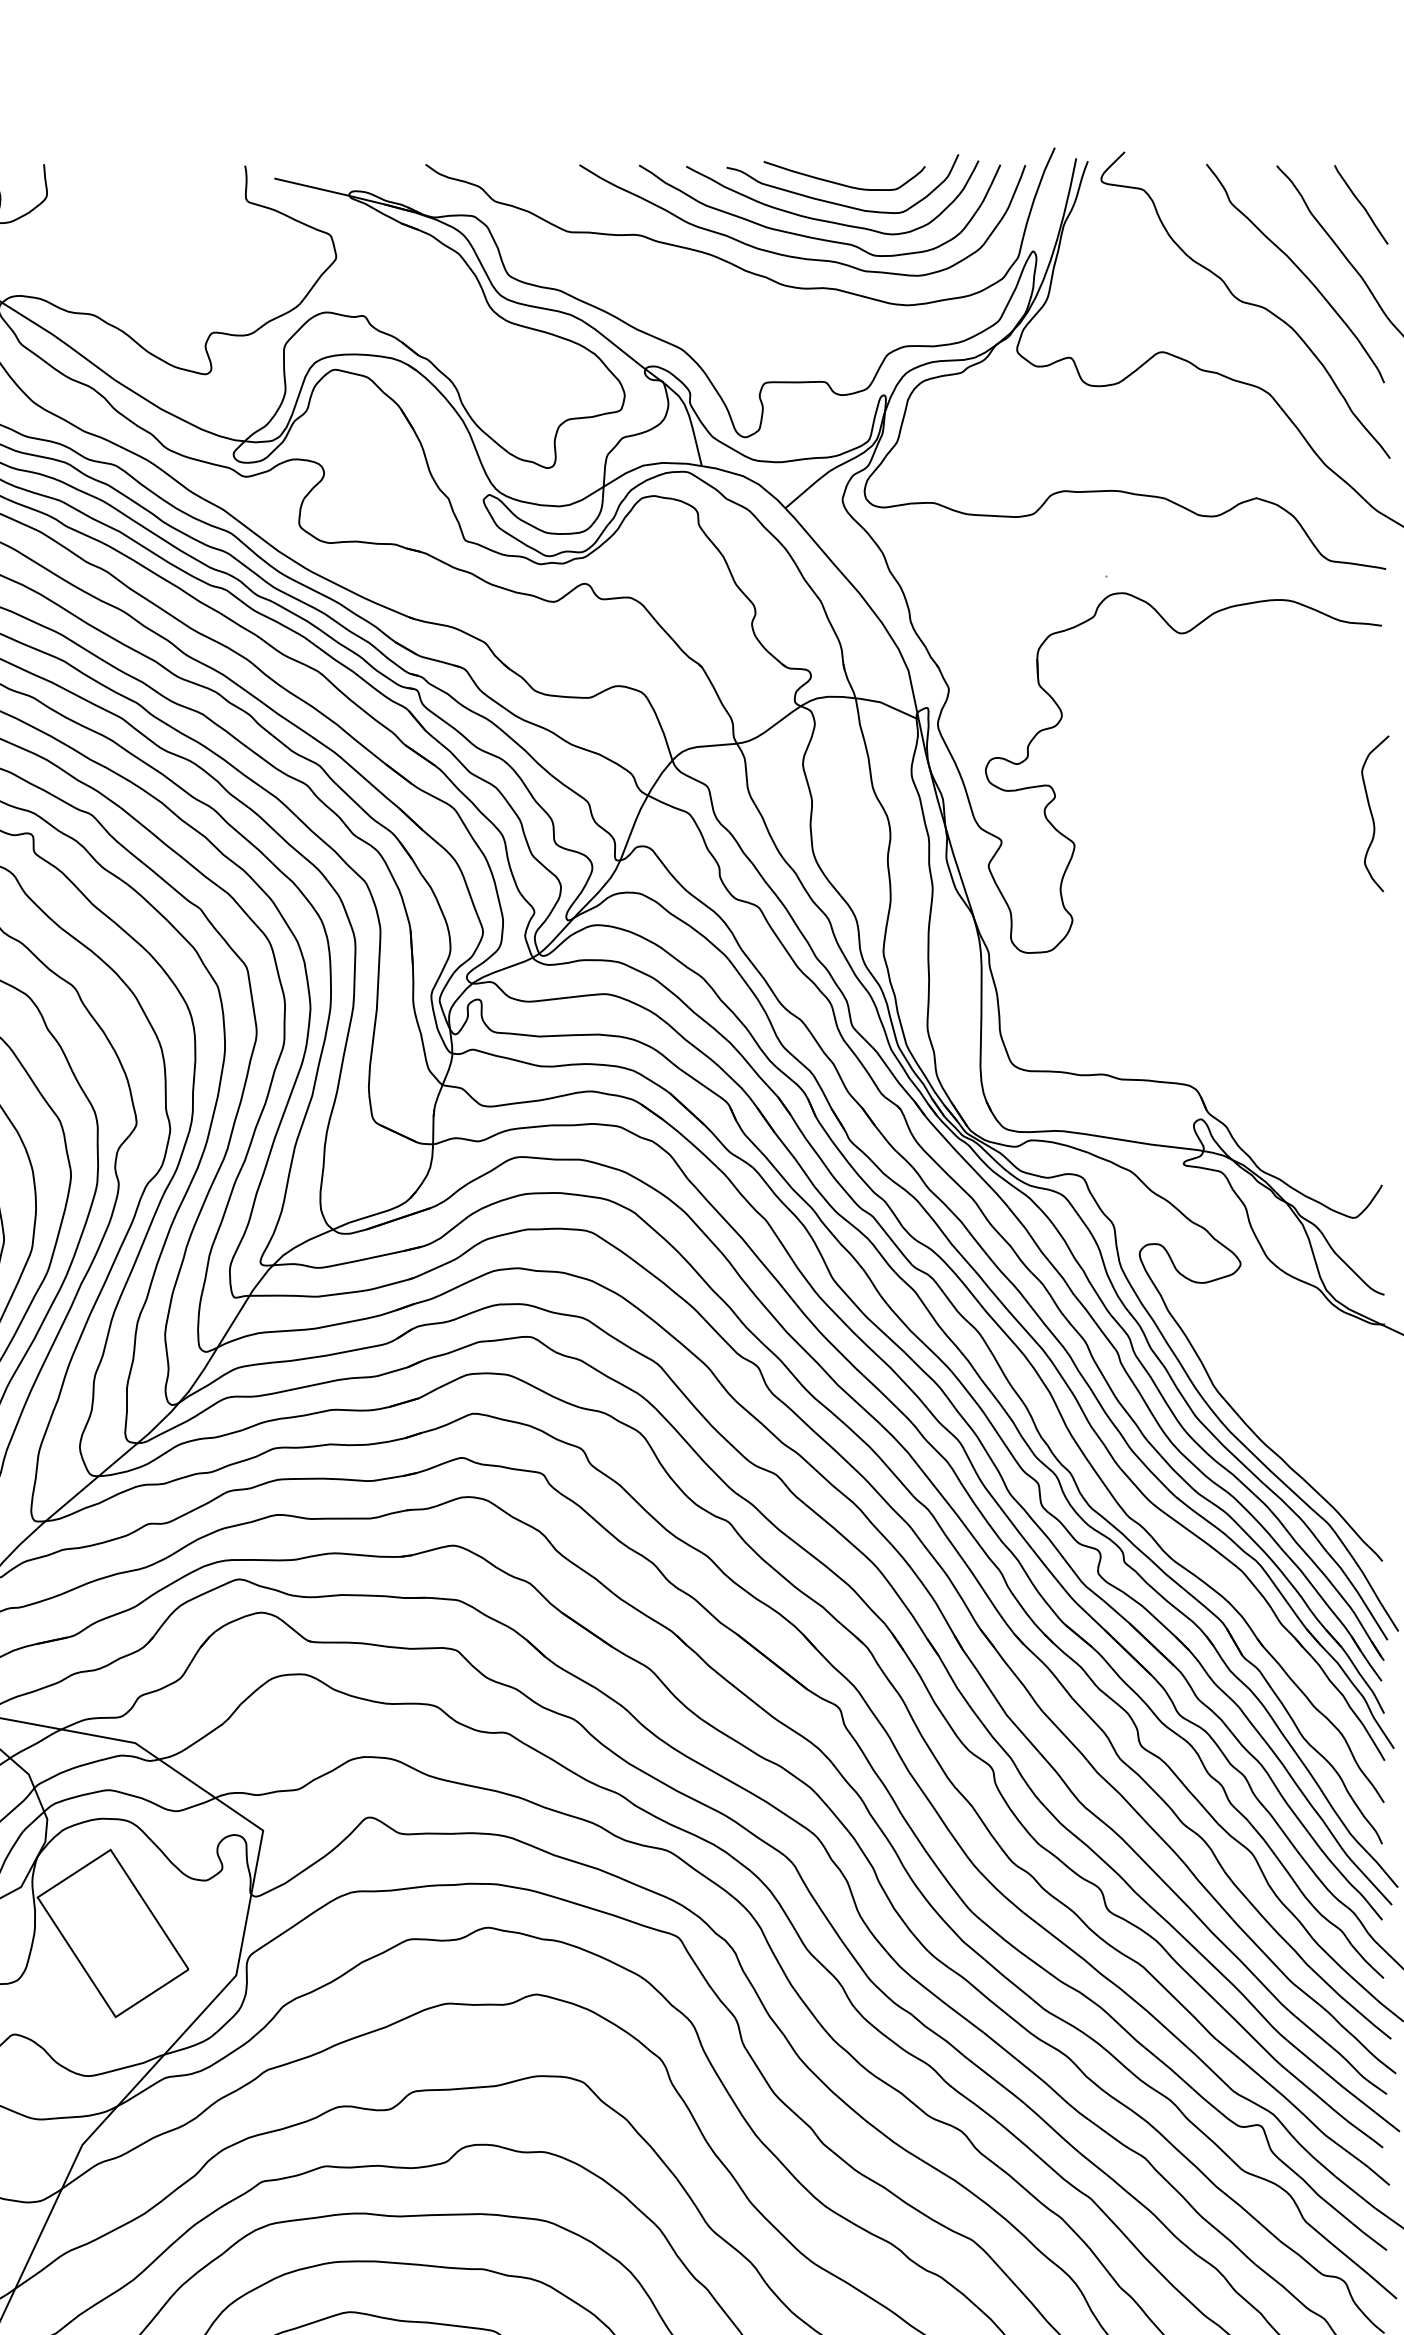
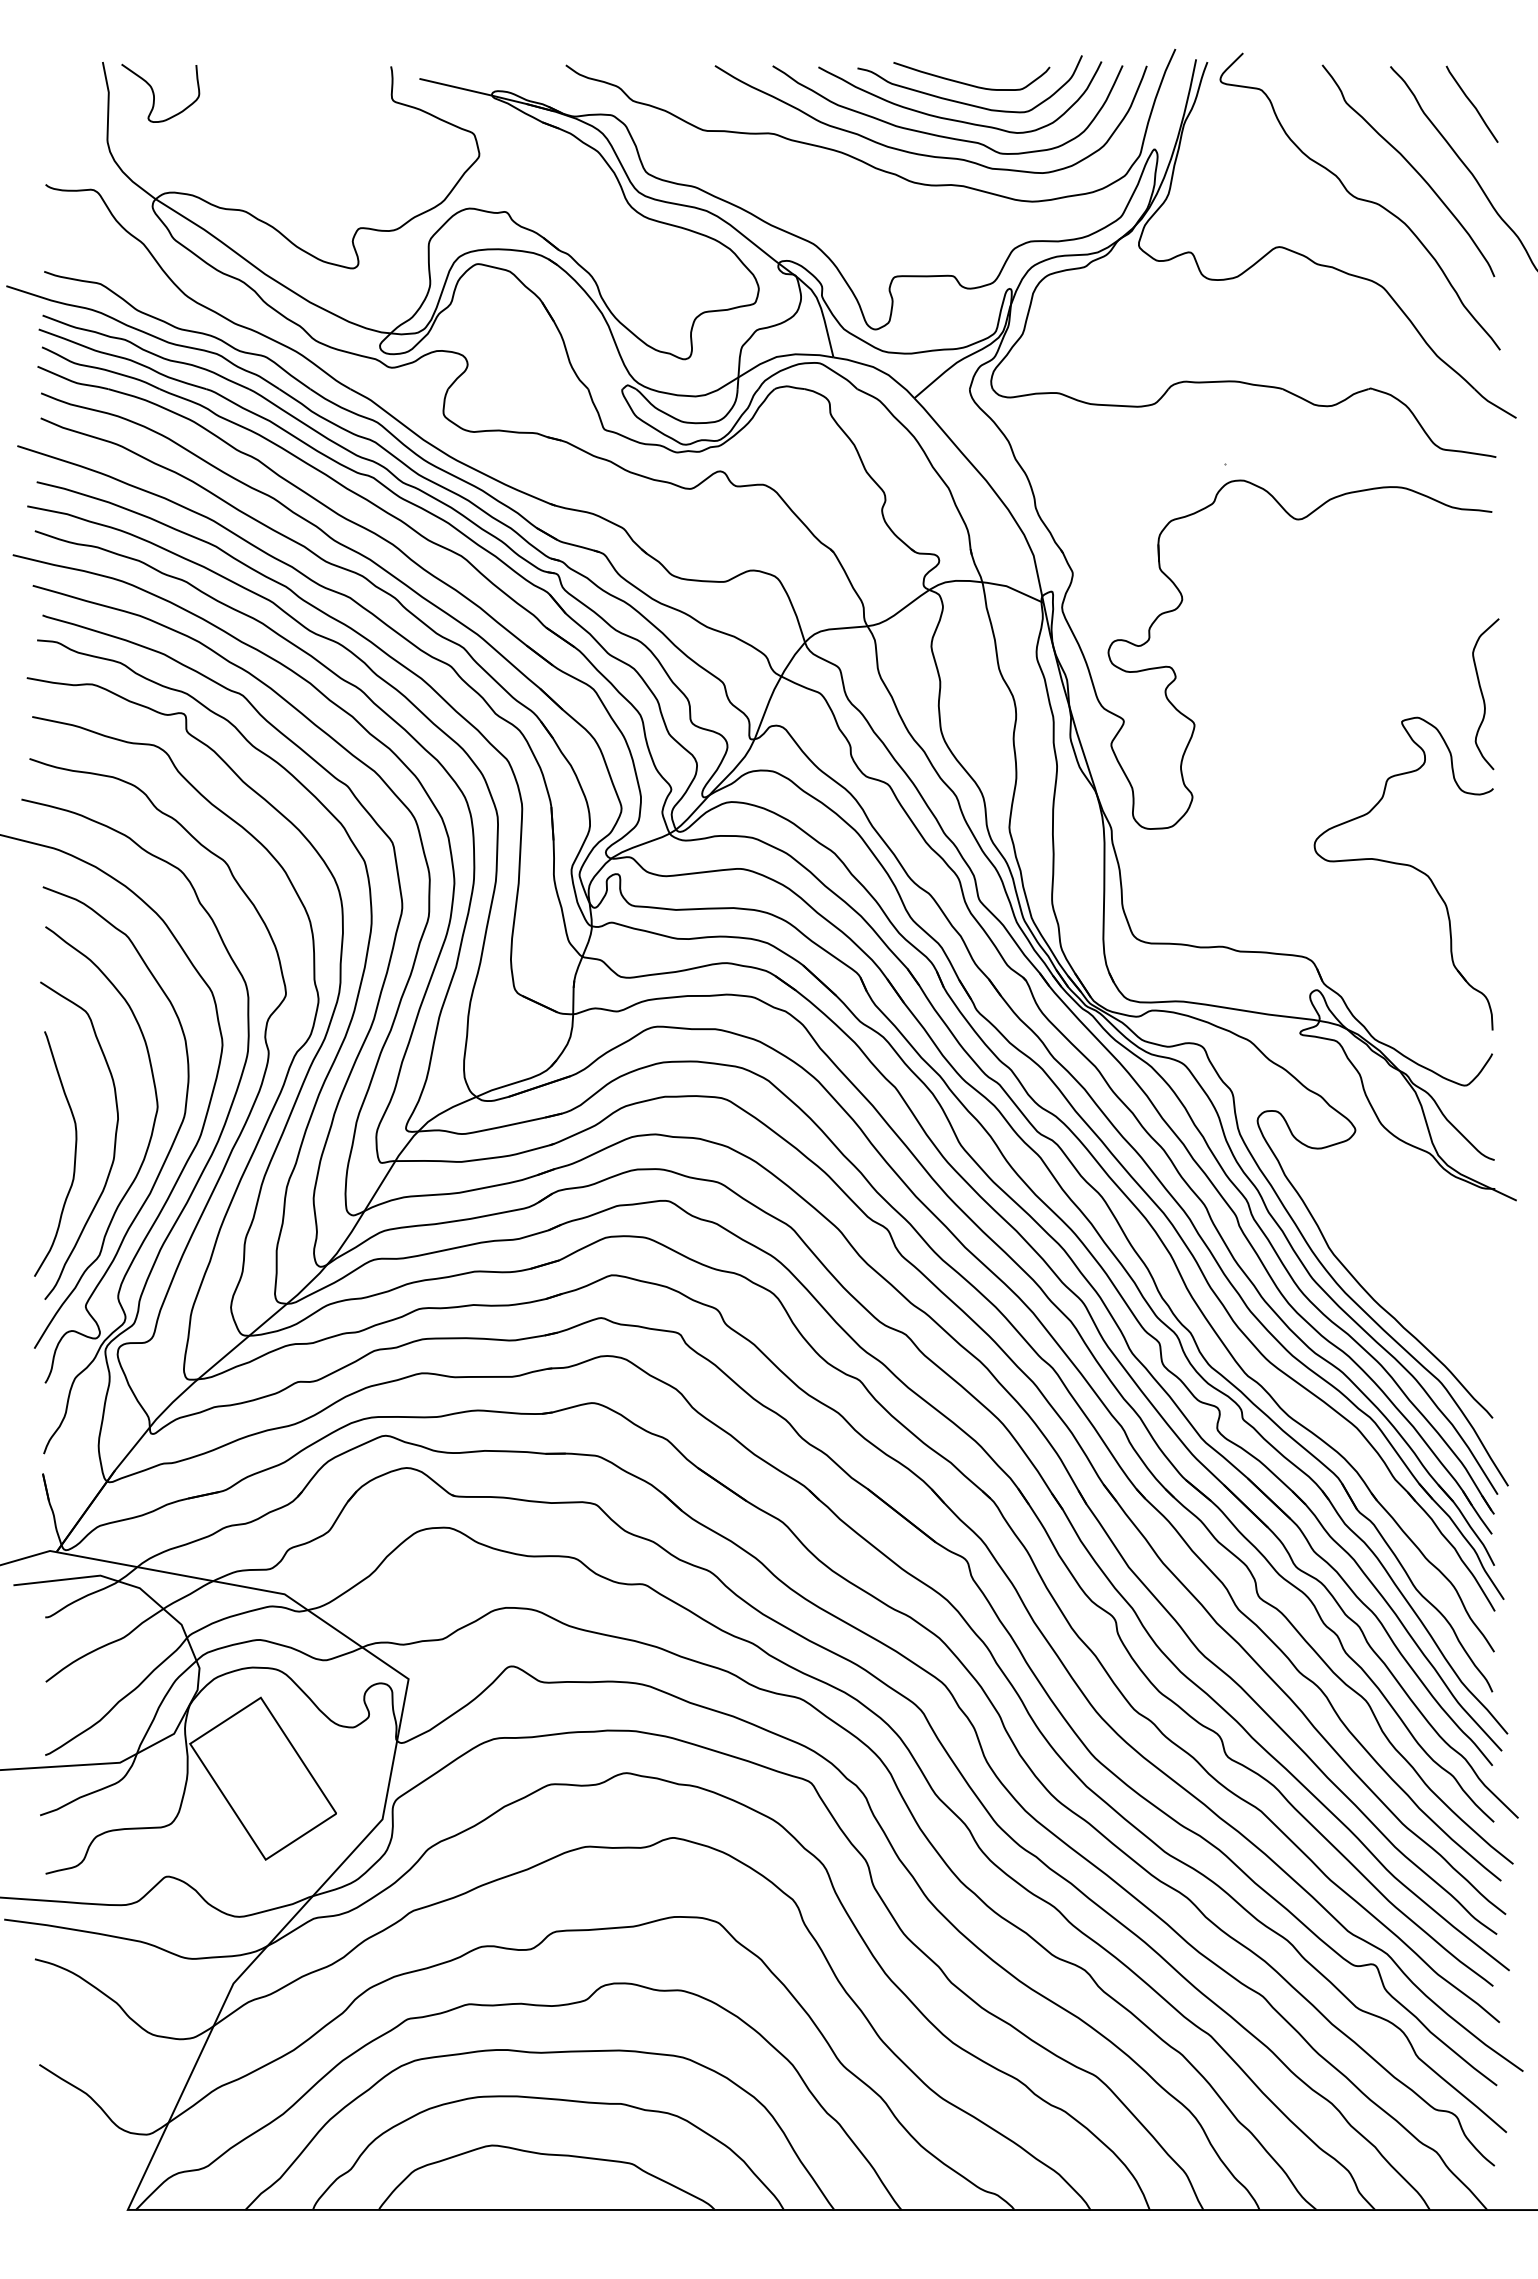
part: (1290, 990) -> (1403, 865), added

